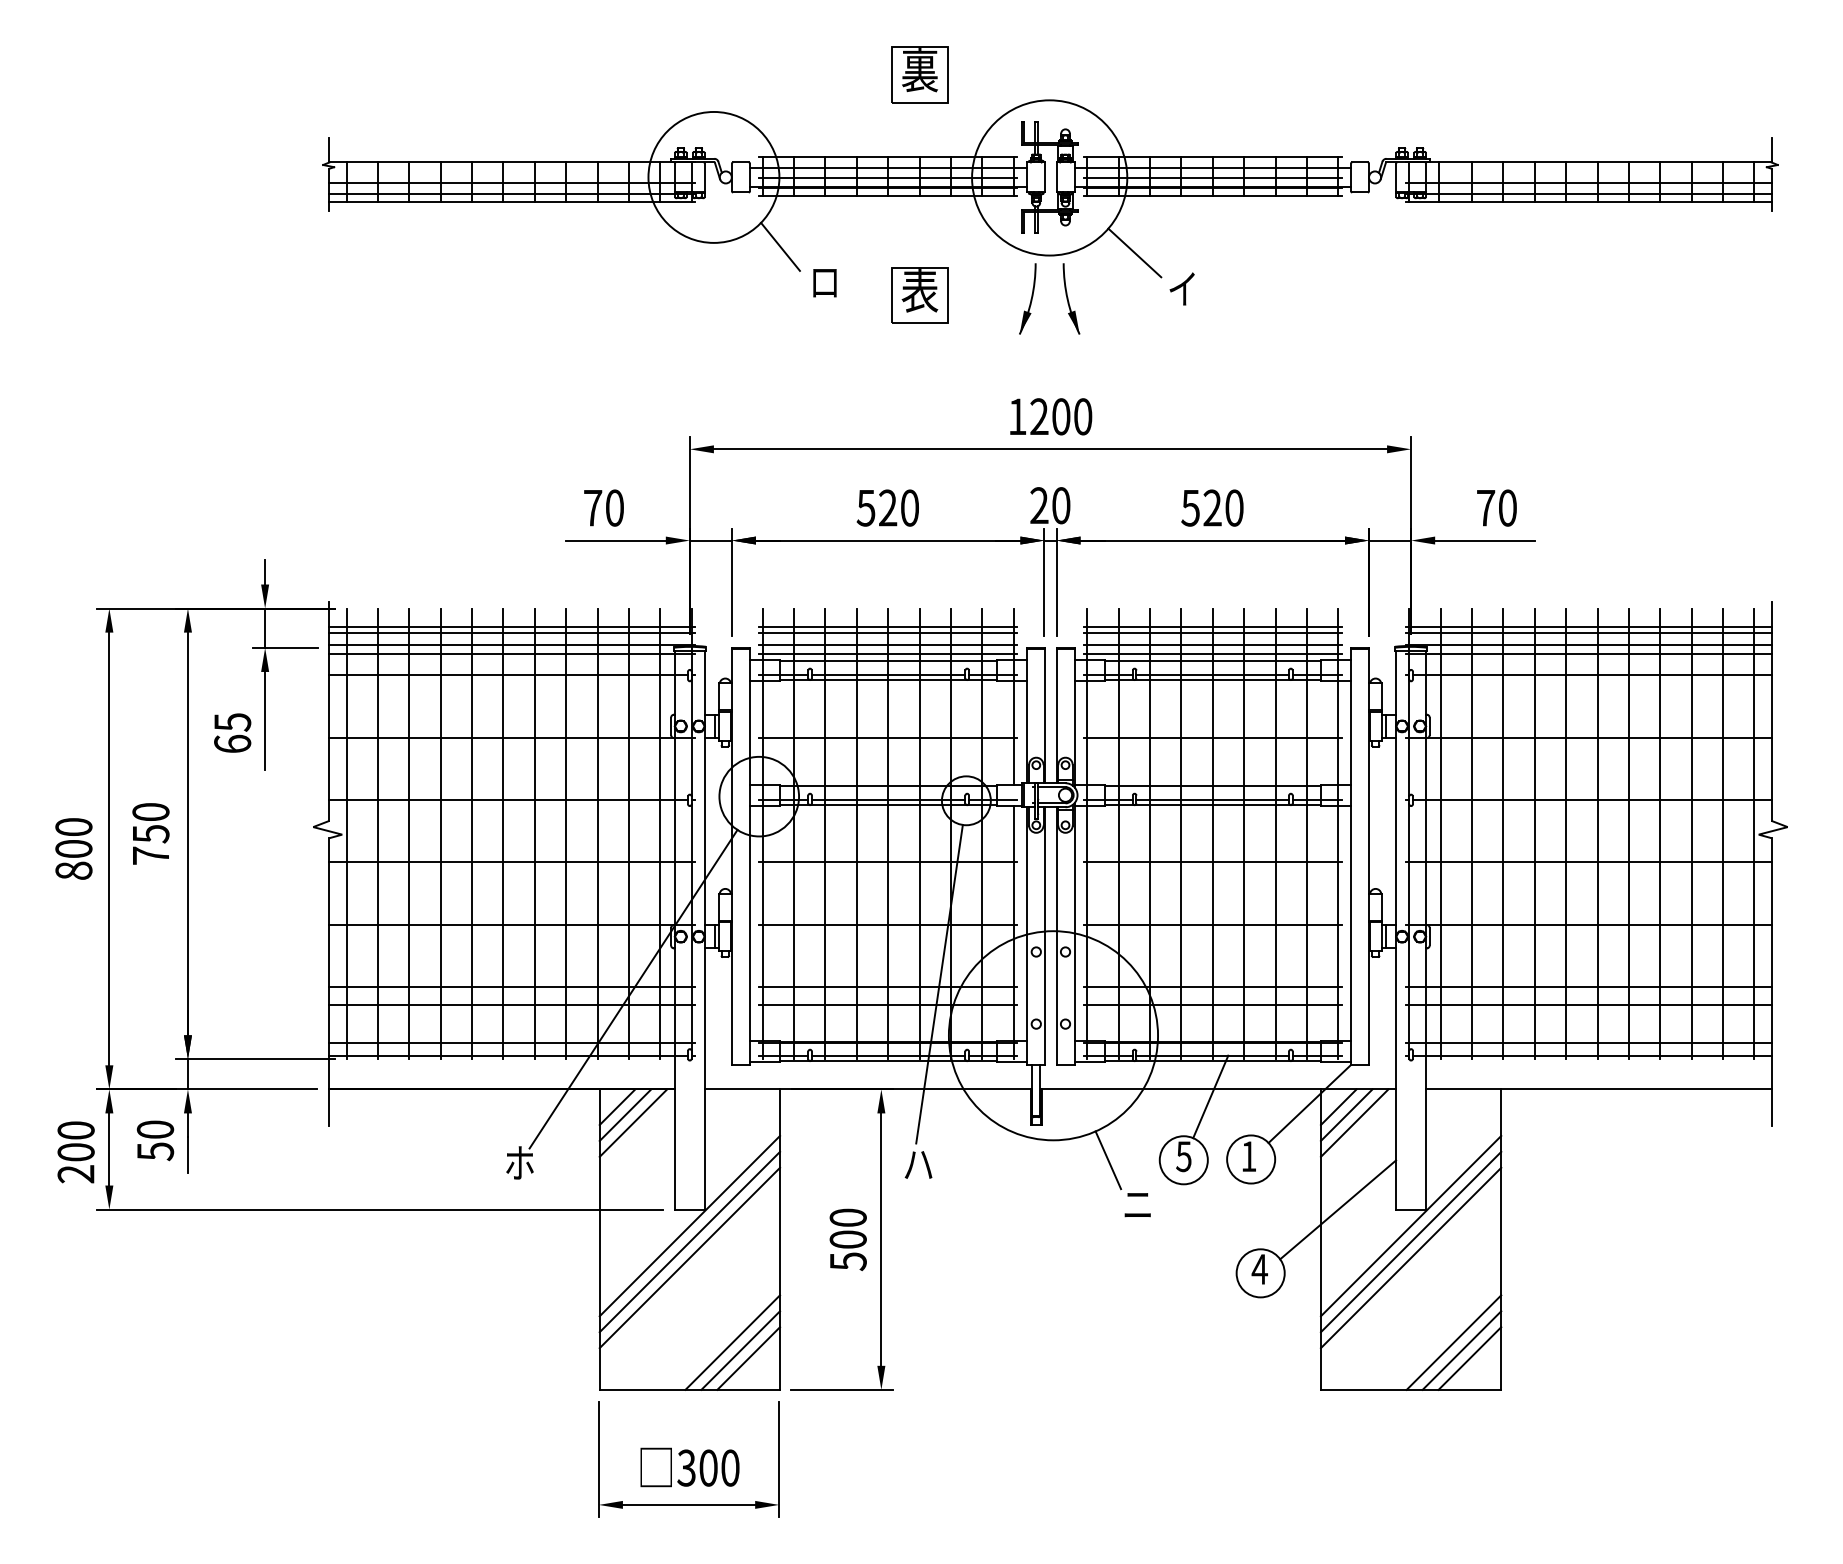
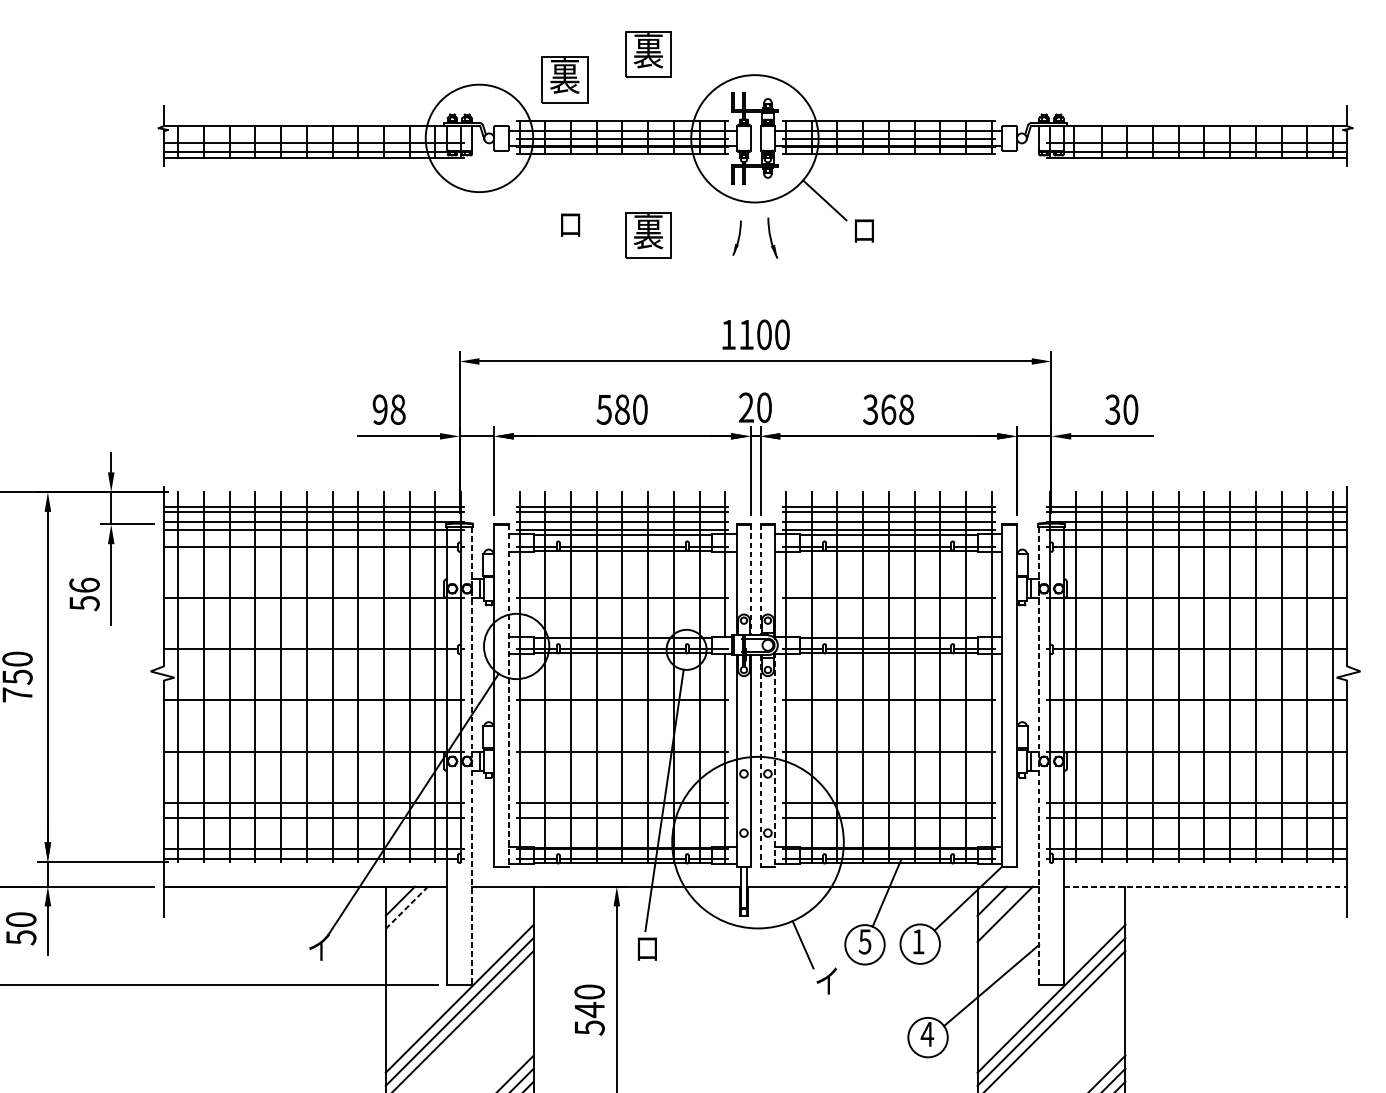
part: (817, 105) -> (564, 79), added
line: (780, 246) -> (534, 195), removed
text: (1181, 288) -> (863, 229), イ -> ロ
text: (919, 291) -> (648, 231), 表 -> 裏
part: (1027, 298) -> (736, 237), size x0.6
part: (1071, 298) -> (772, 237), size x0.7
text: (1039, 416) -> (746, 334), 1200 -> 1100
text: (603, 507) -> (388, 409), 70 -> 98
text: (888, 507) -> (622, 409), 520 -> 580
text: (1212, 507) -> (888, 409), 520 -> 368
text: (1485, 507) -> (1112, 409), 70 -> 30
line: (1045, 715) -> (751, 579), solid -> dashed
line: (1056, 715) -> (760, 579), solid -> dashed
text: (232, 733) -> (84, 594), 65 -> 56
line: (749, 856) -> (508, 695), solid -> dashed
line: (704, 930) -> (471, 756), solid -> dashed
line: (1396, 930) -> (1039, 756), solid -> dashed
line: (1074, 934) -> (775, 759), solid -> dashed
line: (1056, 936) -> (760, 761), solid -> dashed
line: (1598, 1089) -> (1205, 886), solid -> dashed
line: (625, 1114) -> (406, 907), solid -> dashed
line: (1346, 1114) -> (998, 907), removed
line: (633, 1122) -> (413, 913), removed
text: (519, 1162) -> (319, 946), ホ -> イ
text: (918, 1165) -> (647, 949), ハ -> ロ
text: (1137, 1203) -> (826, 980), ニ -> イ
text: (847, 1239) -> (589, 1009), 500 -> 540

